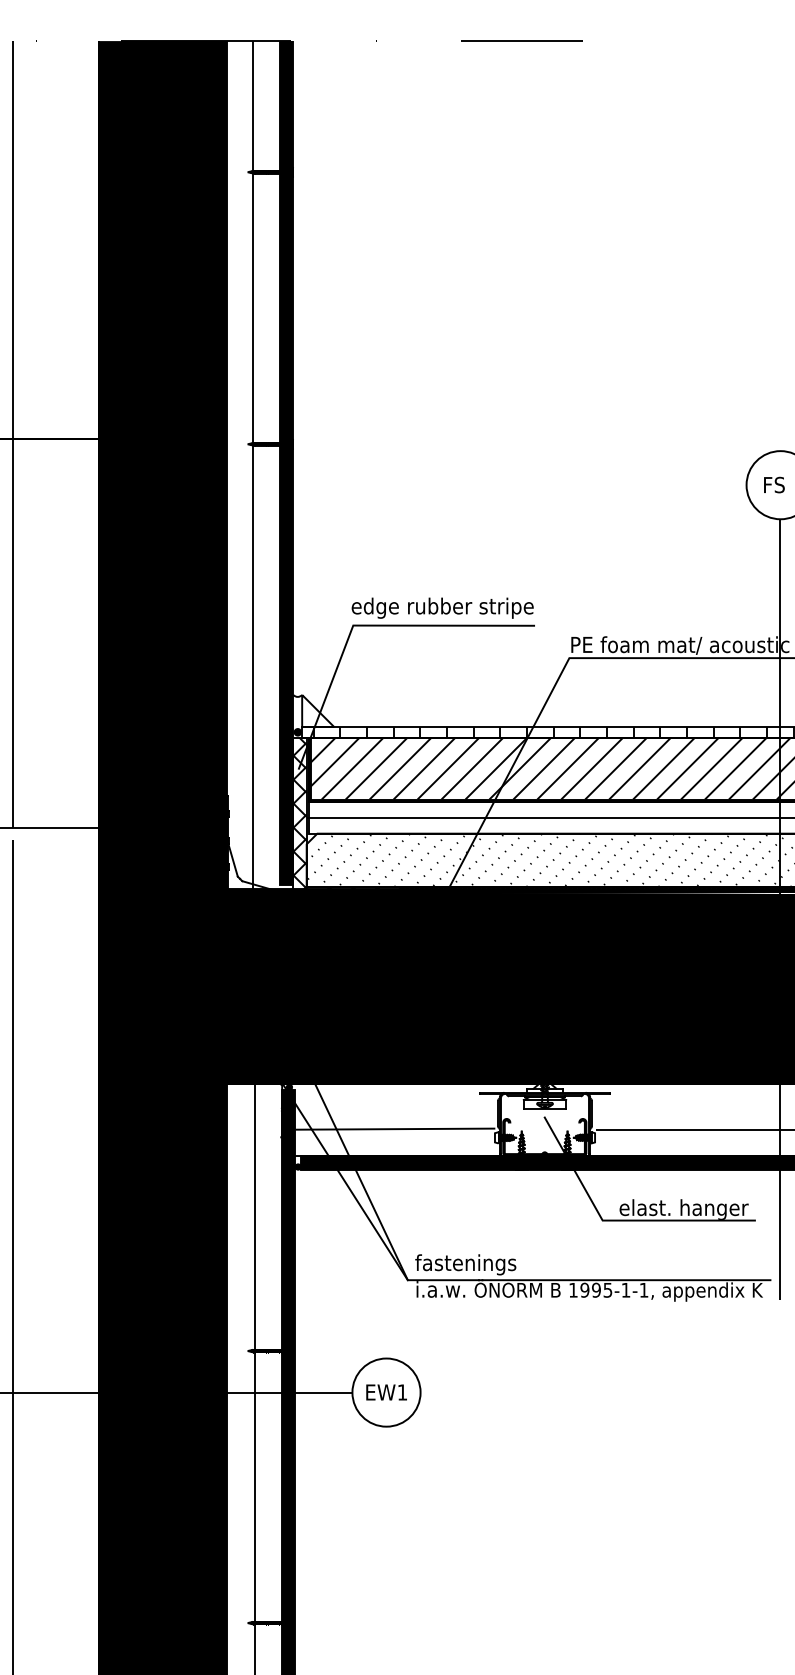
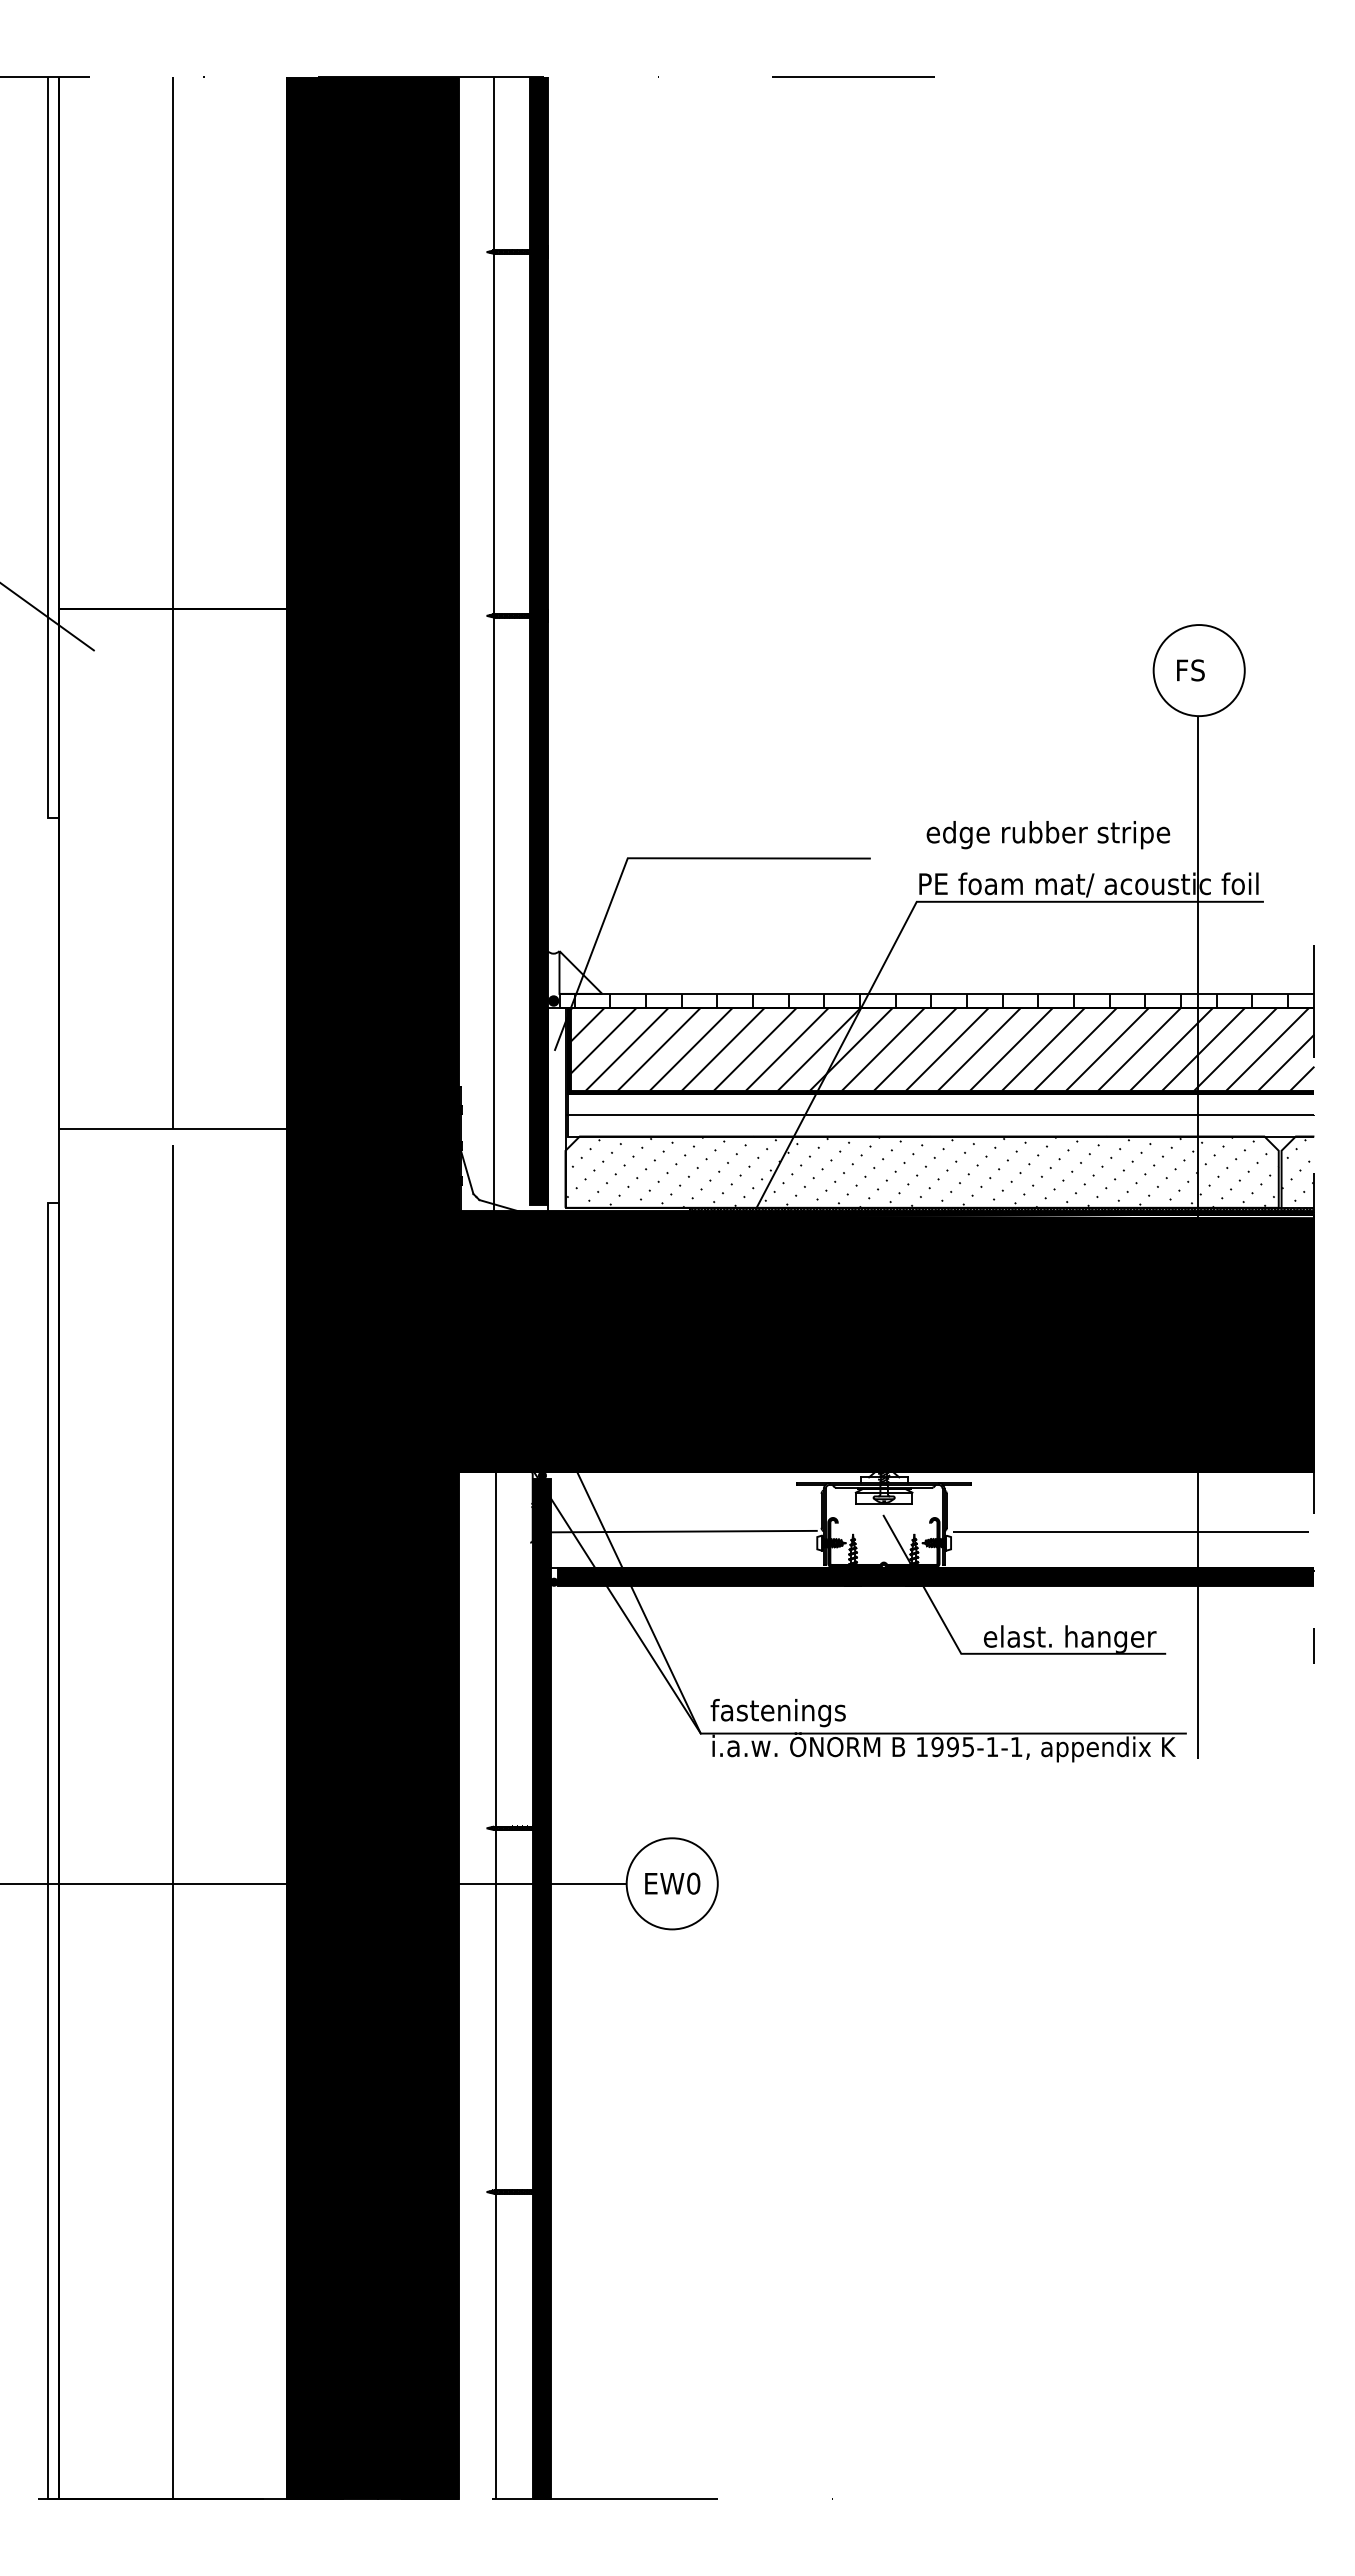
text: (442, 608) -> (1048, 835), moved
hatch: (346, 814) -> (618, 1111), removed
text: (402, 1392) -> (693, 1883), EW1 -> EW0

